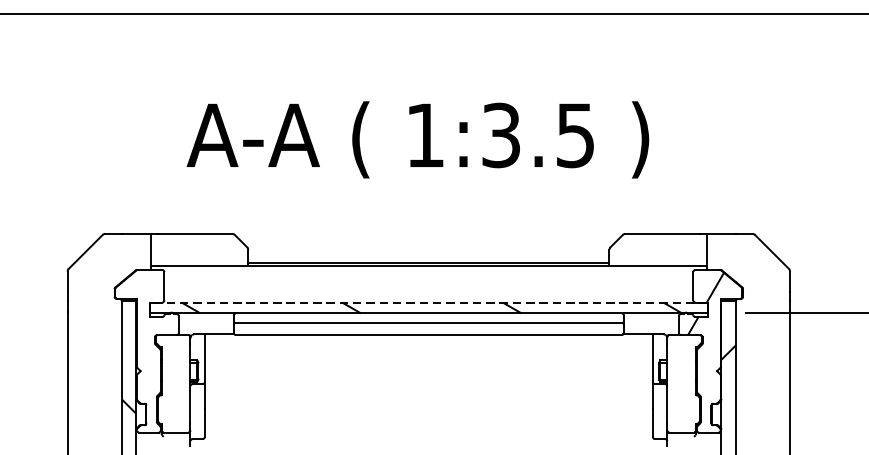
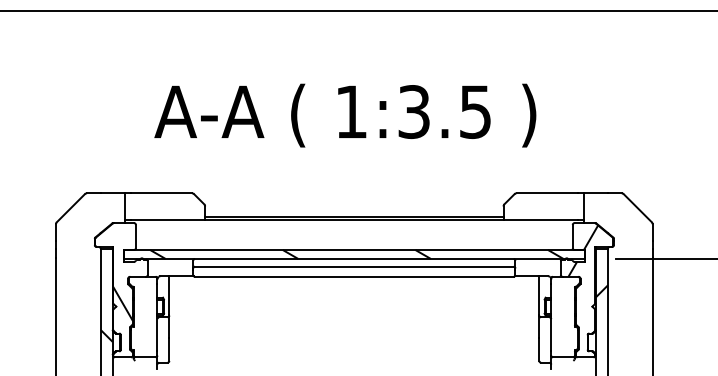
line: (427, 301) -> (353, 249), dashed -> solid
hatch: (148, 367) -> (122, 303), added

